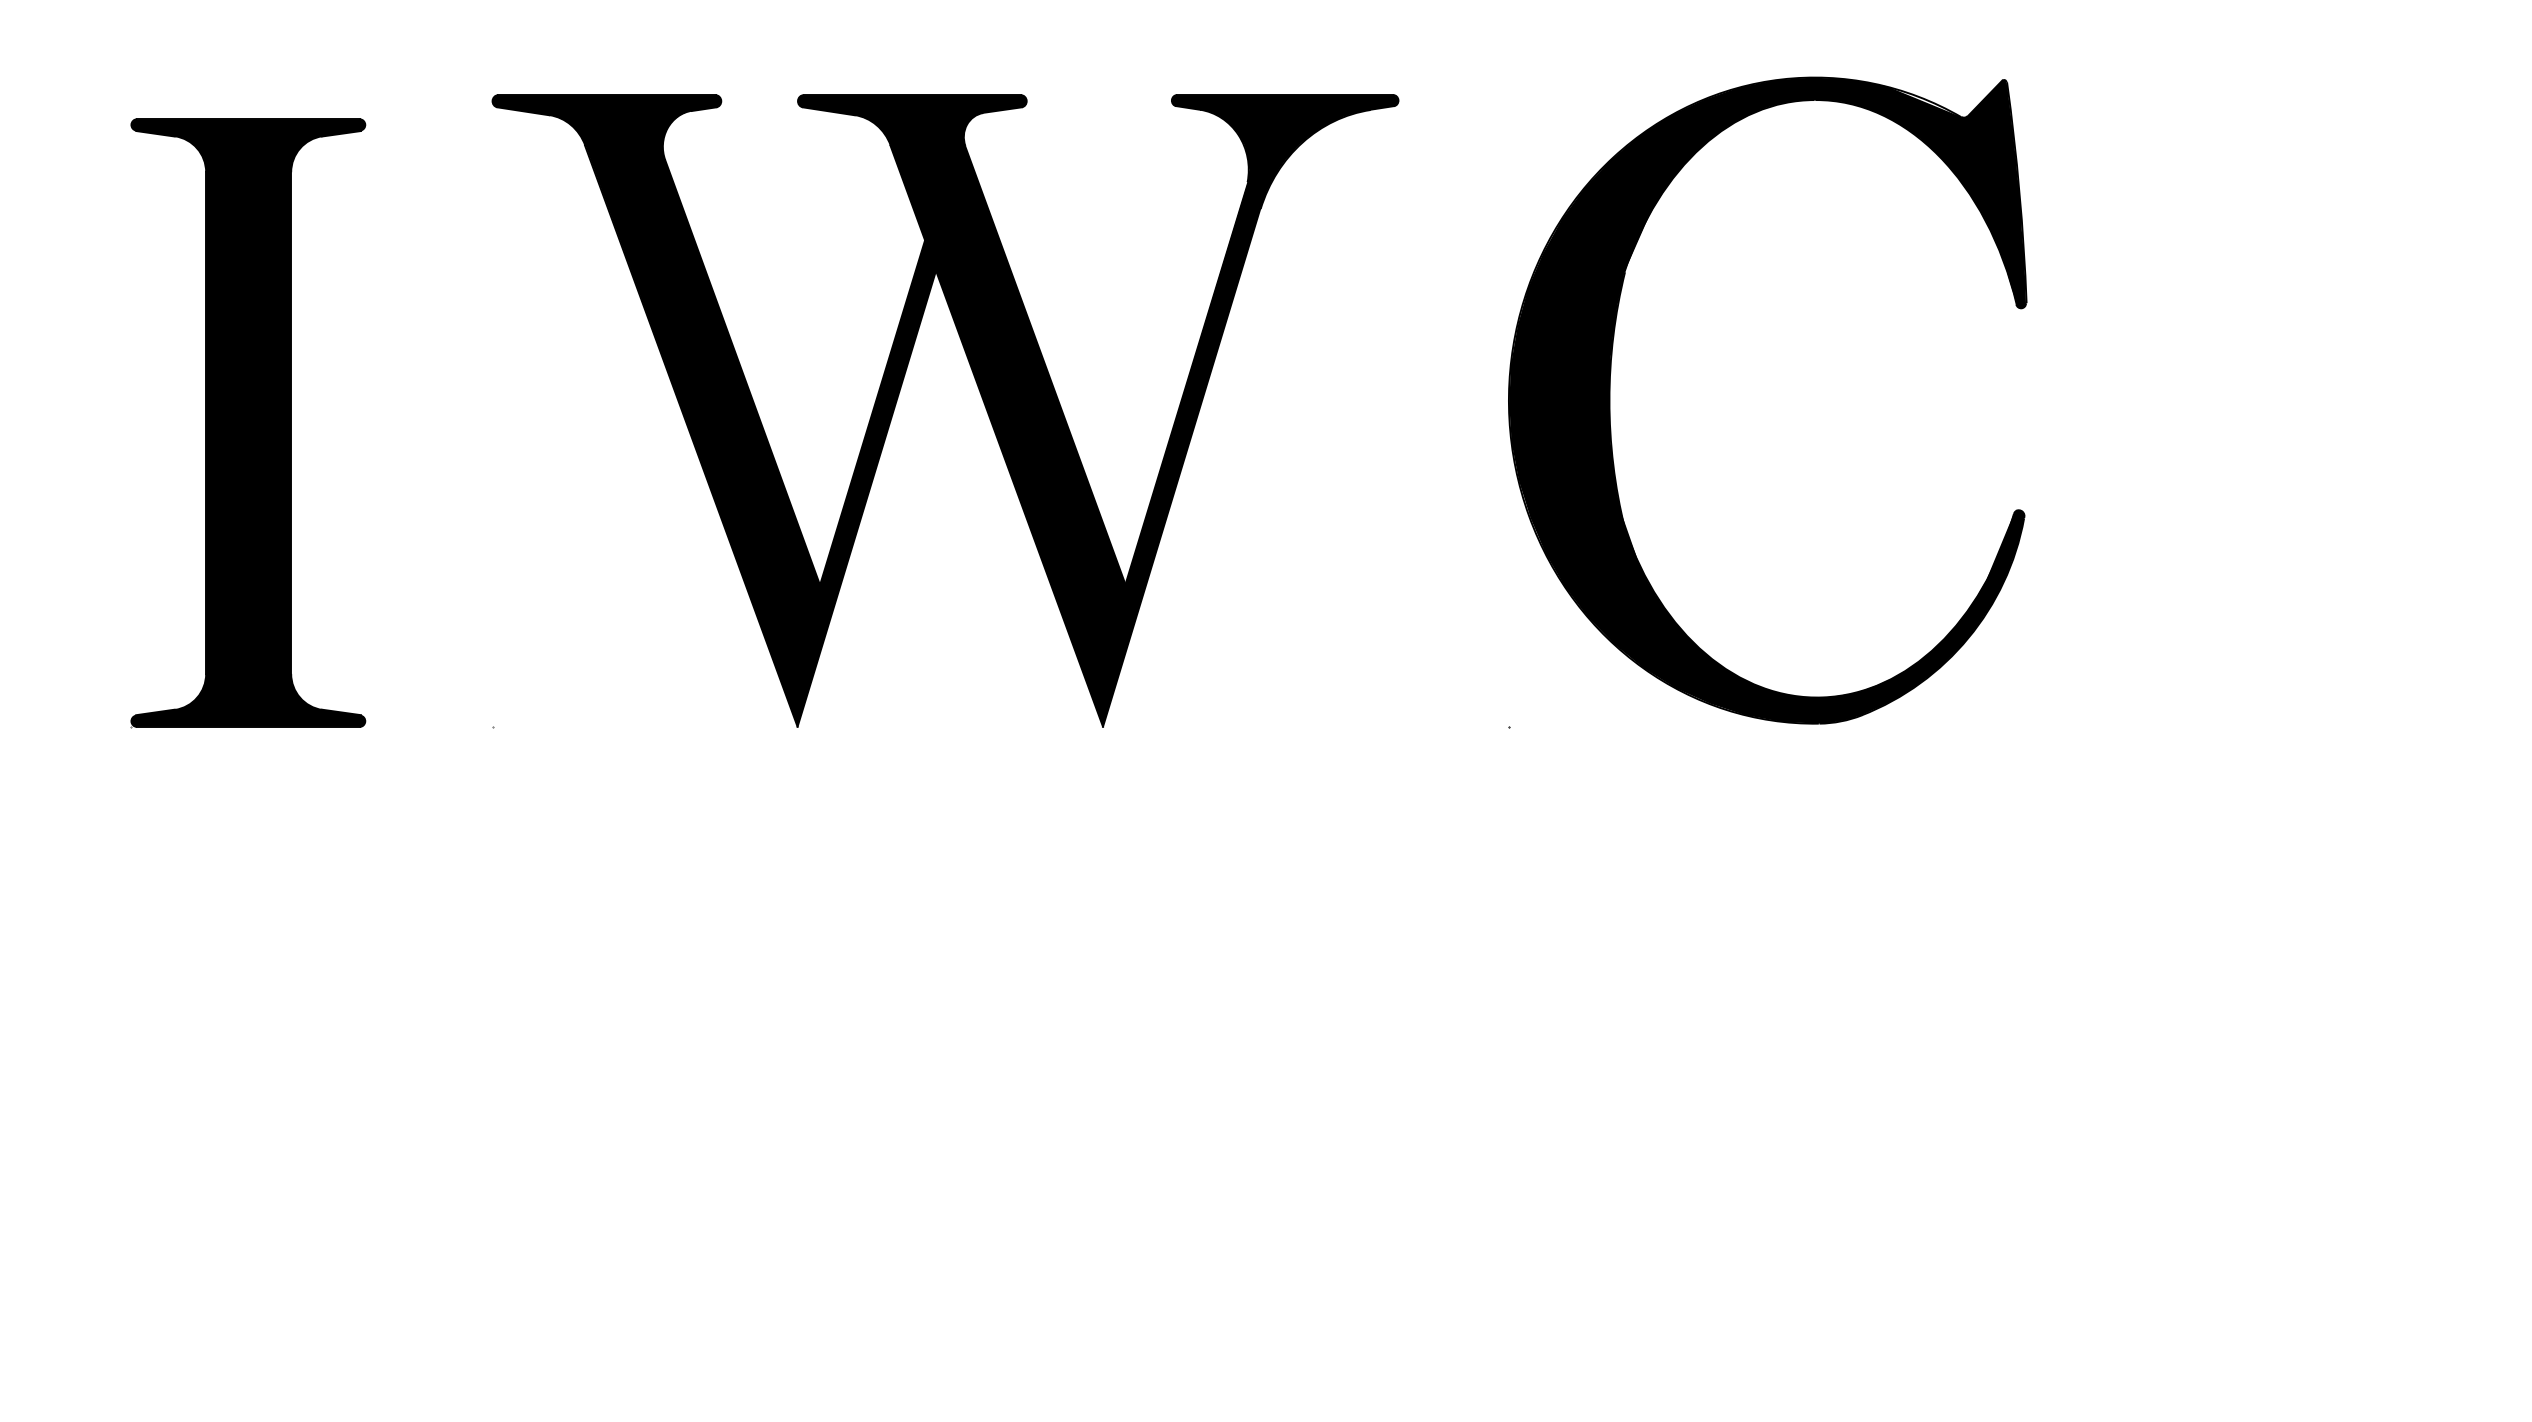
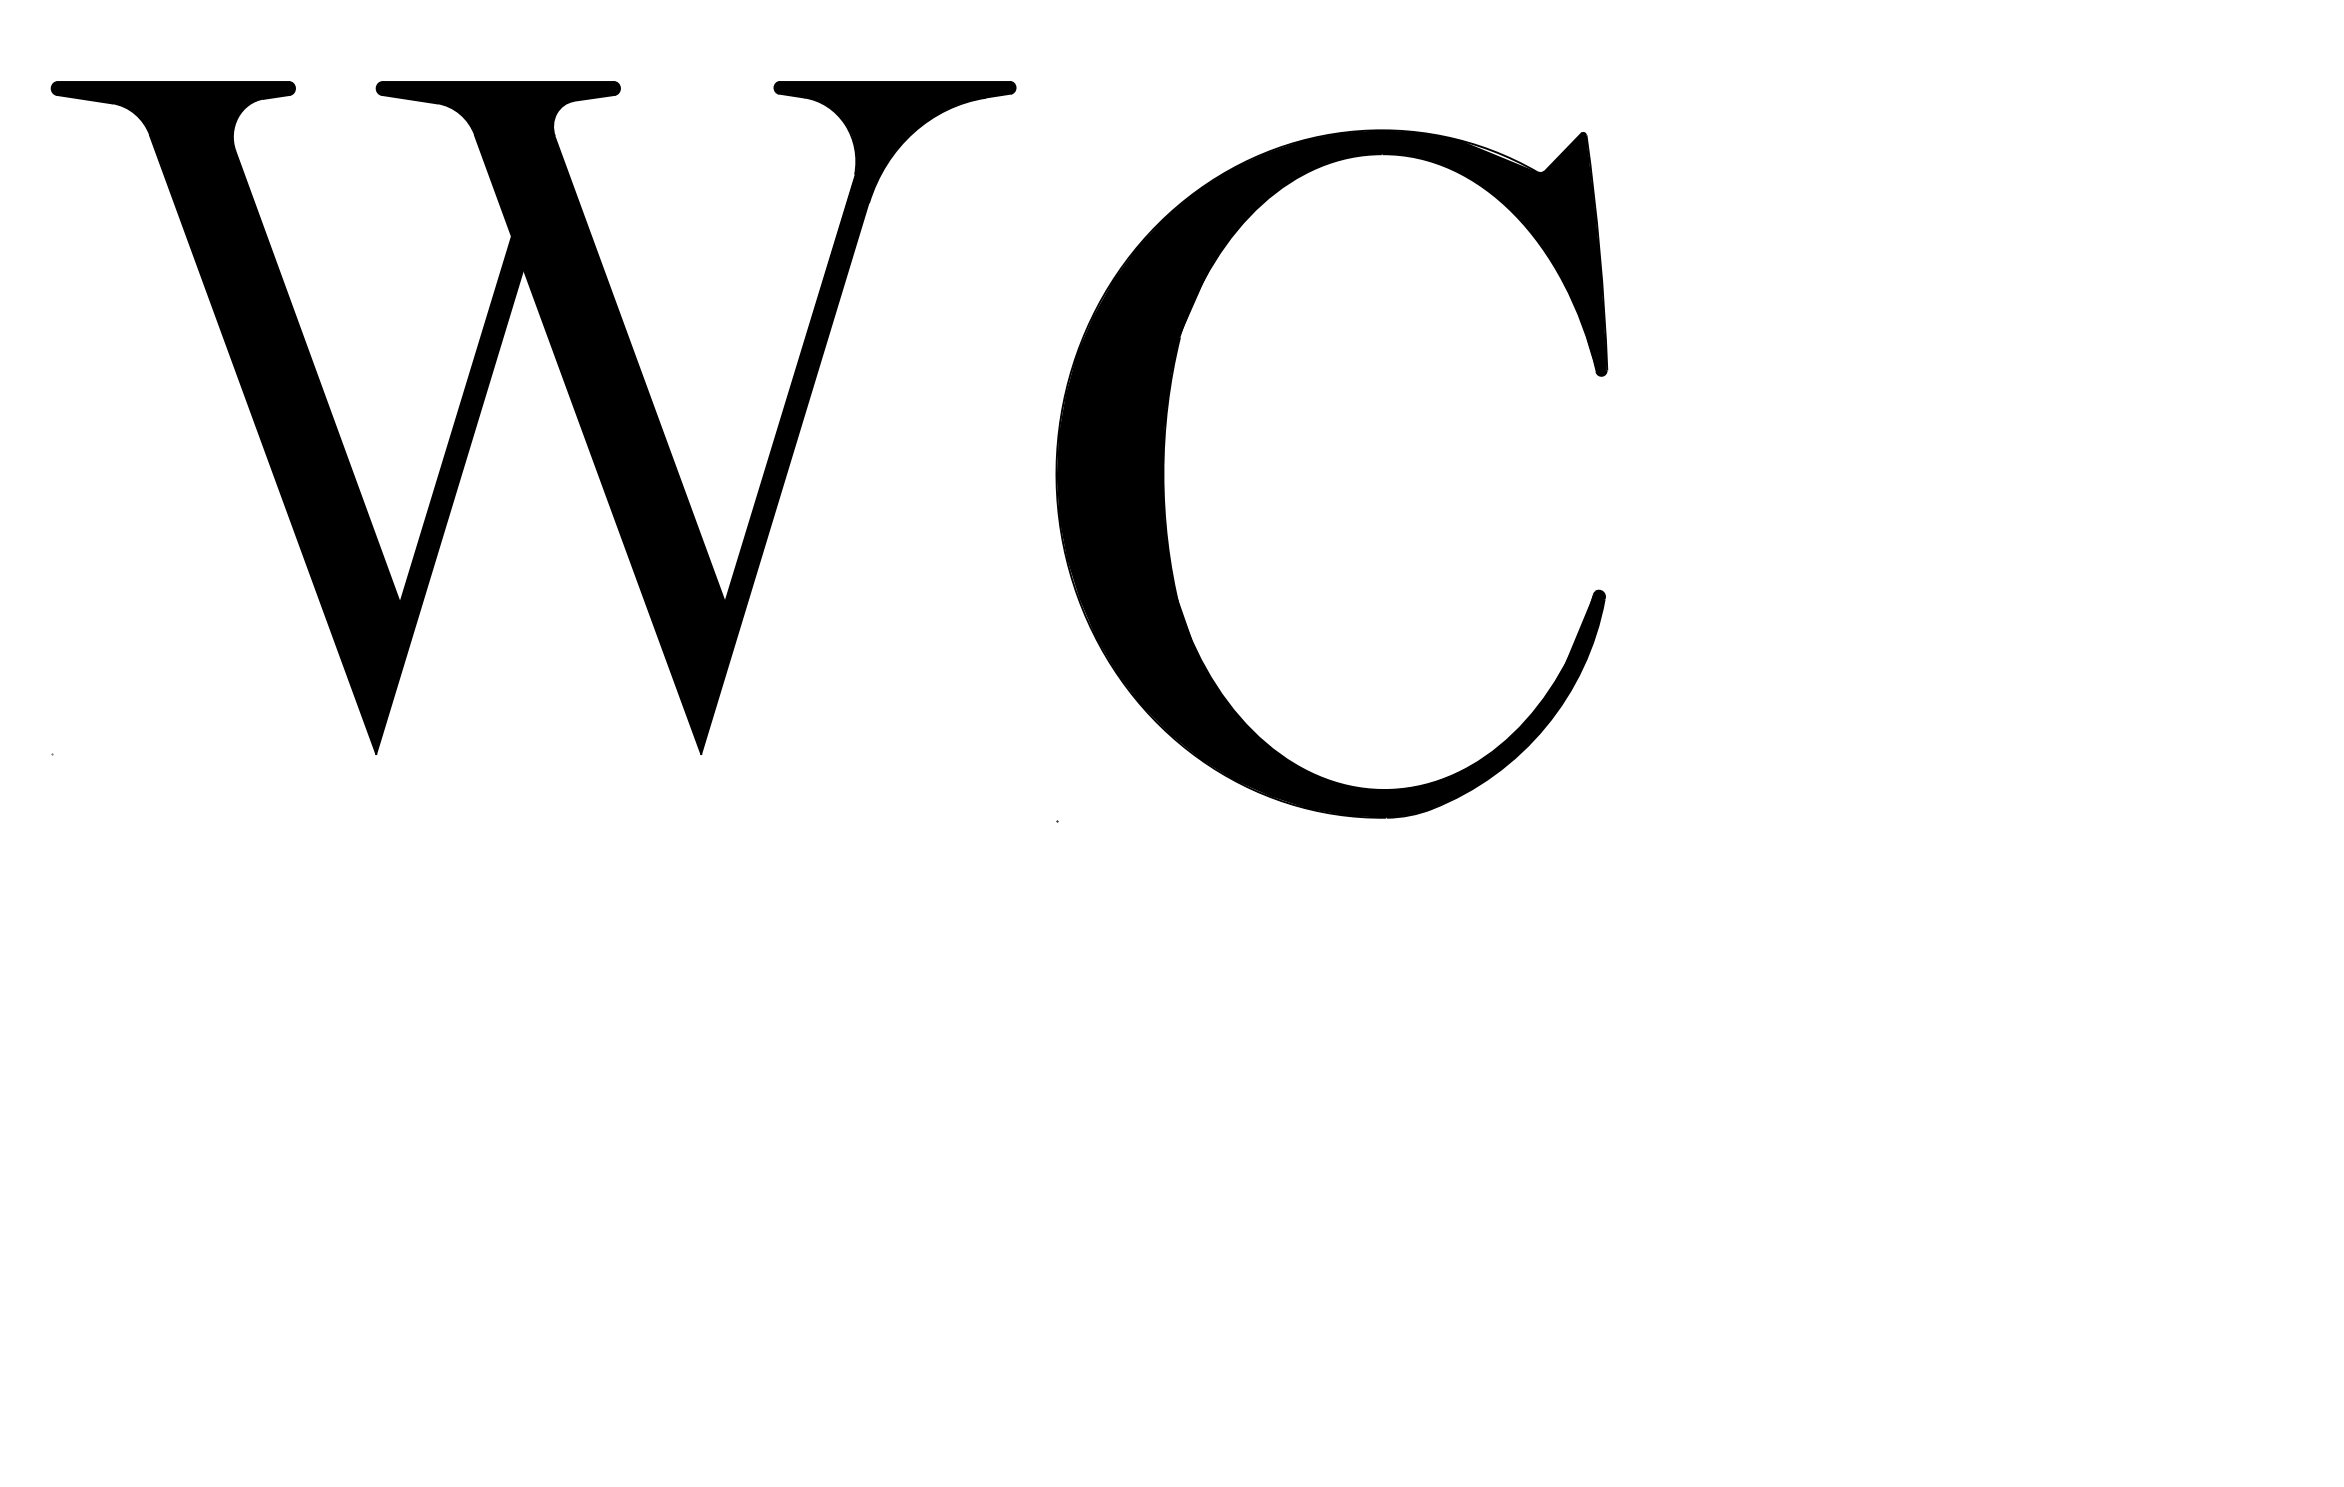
part: (1610, 402) -> (1164, 476), moved

